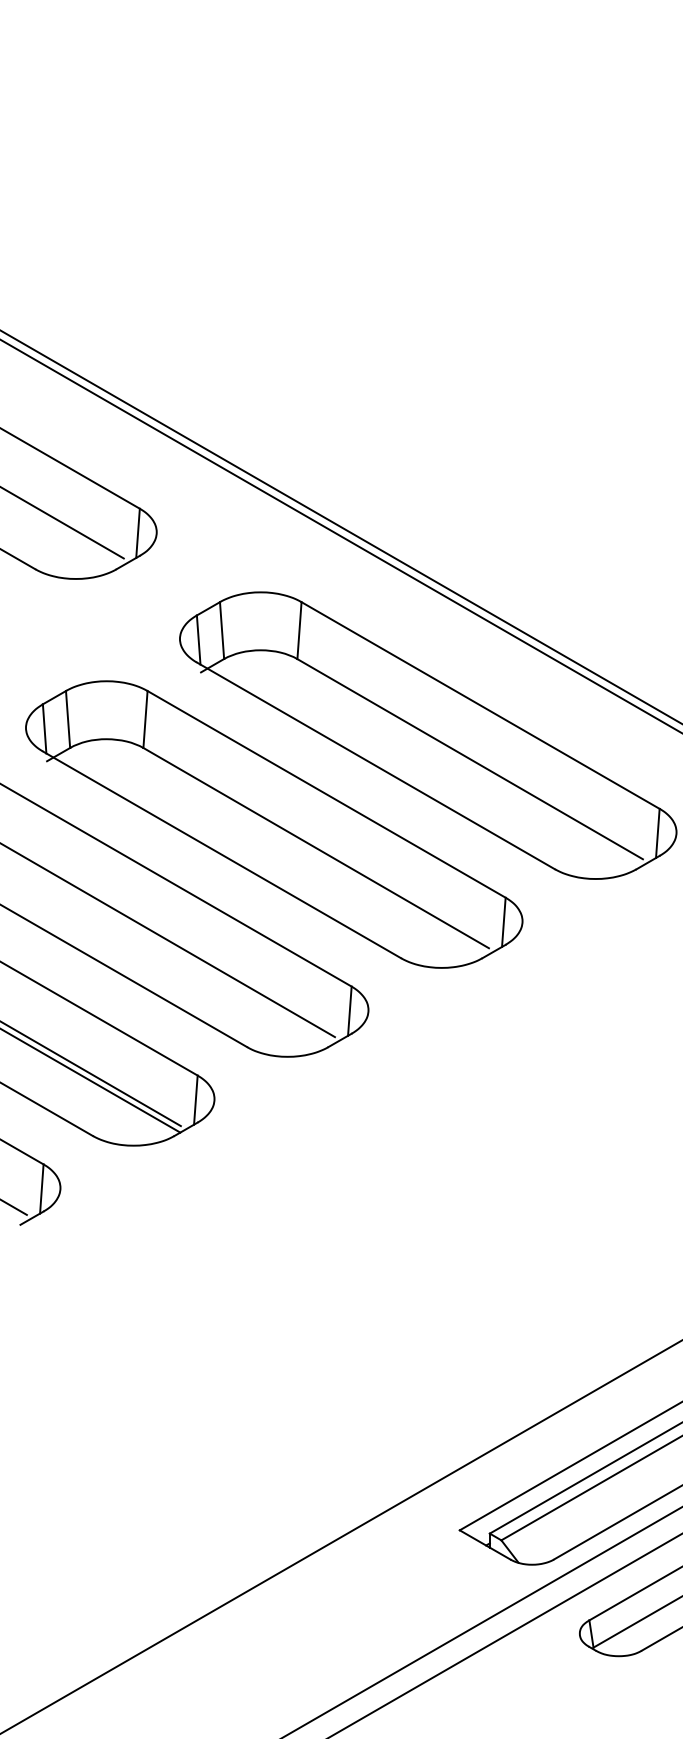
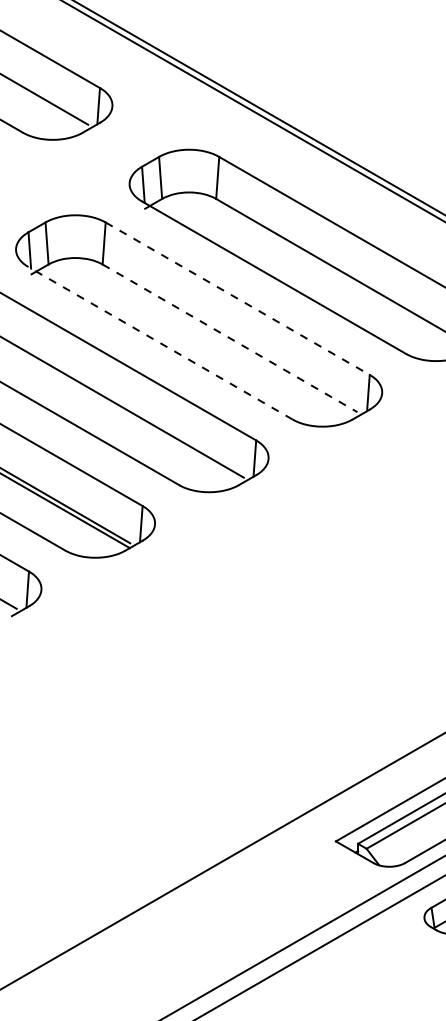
line: (326, 794) -> (237, 298), solid -> dashed
line: (316, 848) -> (230, 338), solid -> dashed
line: (221, 854) -> (160, 343), solid -> dashed

